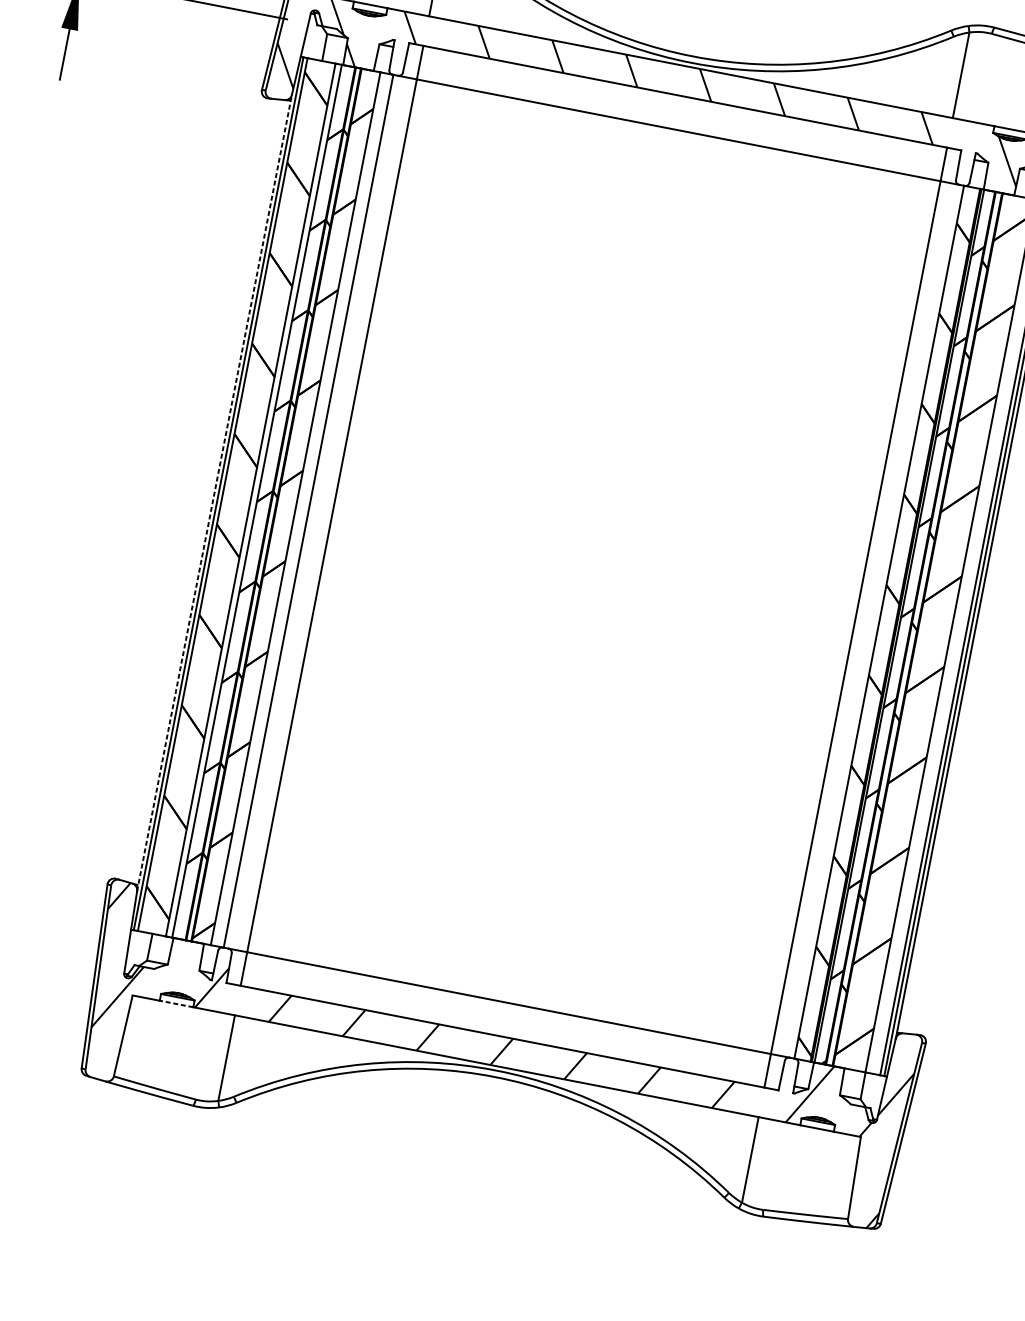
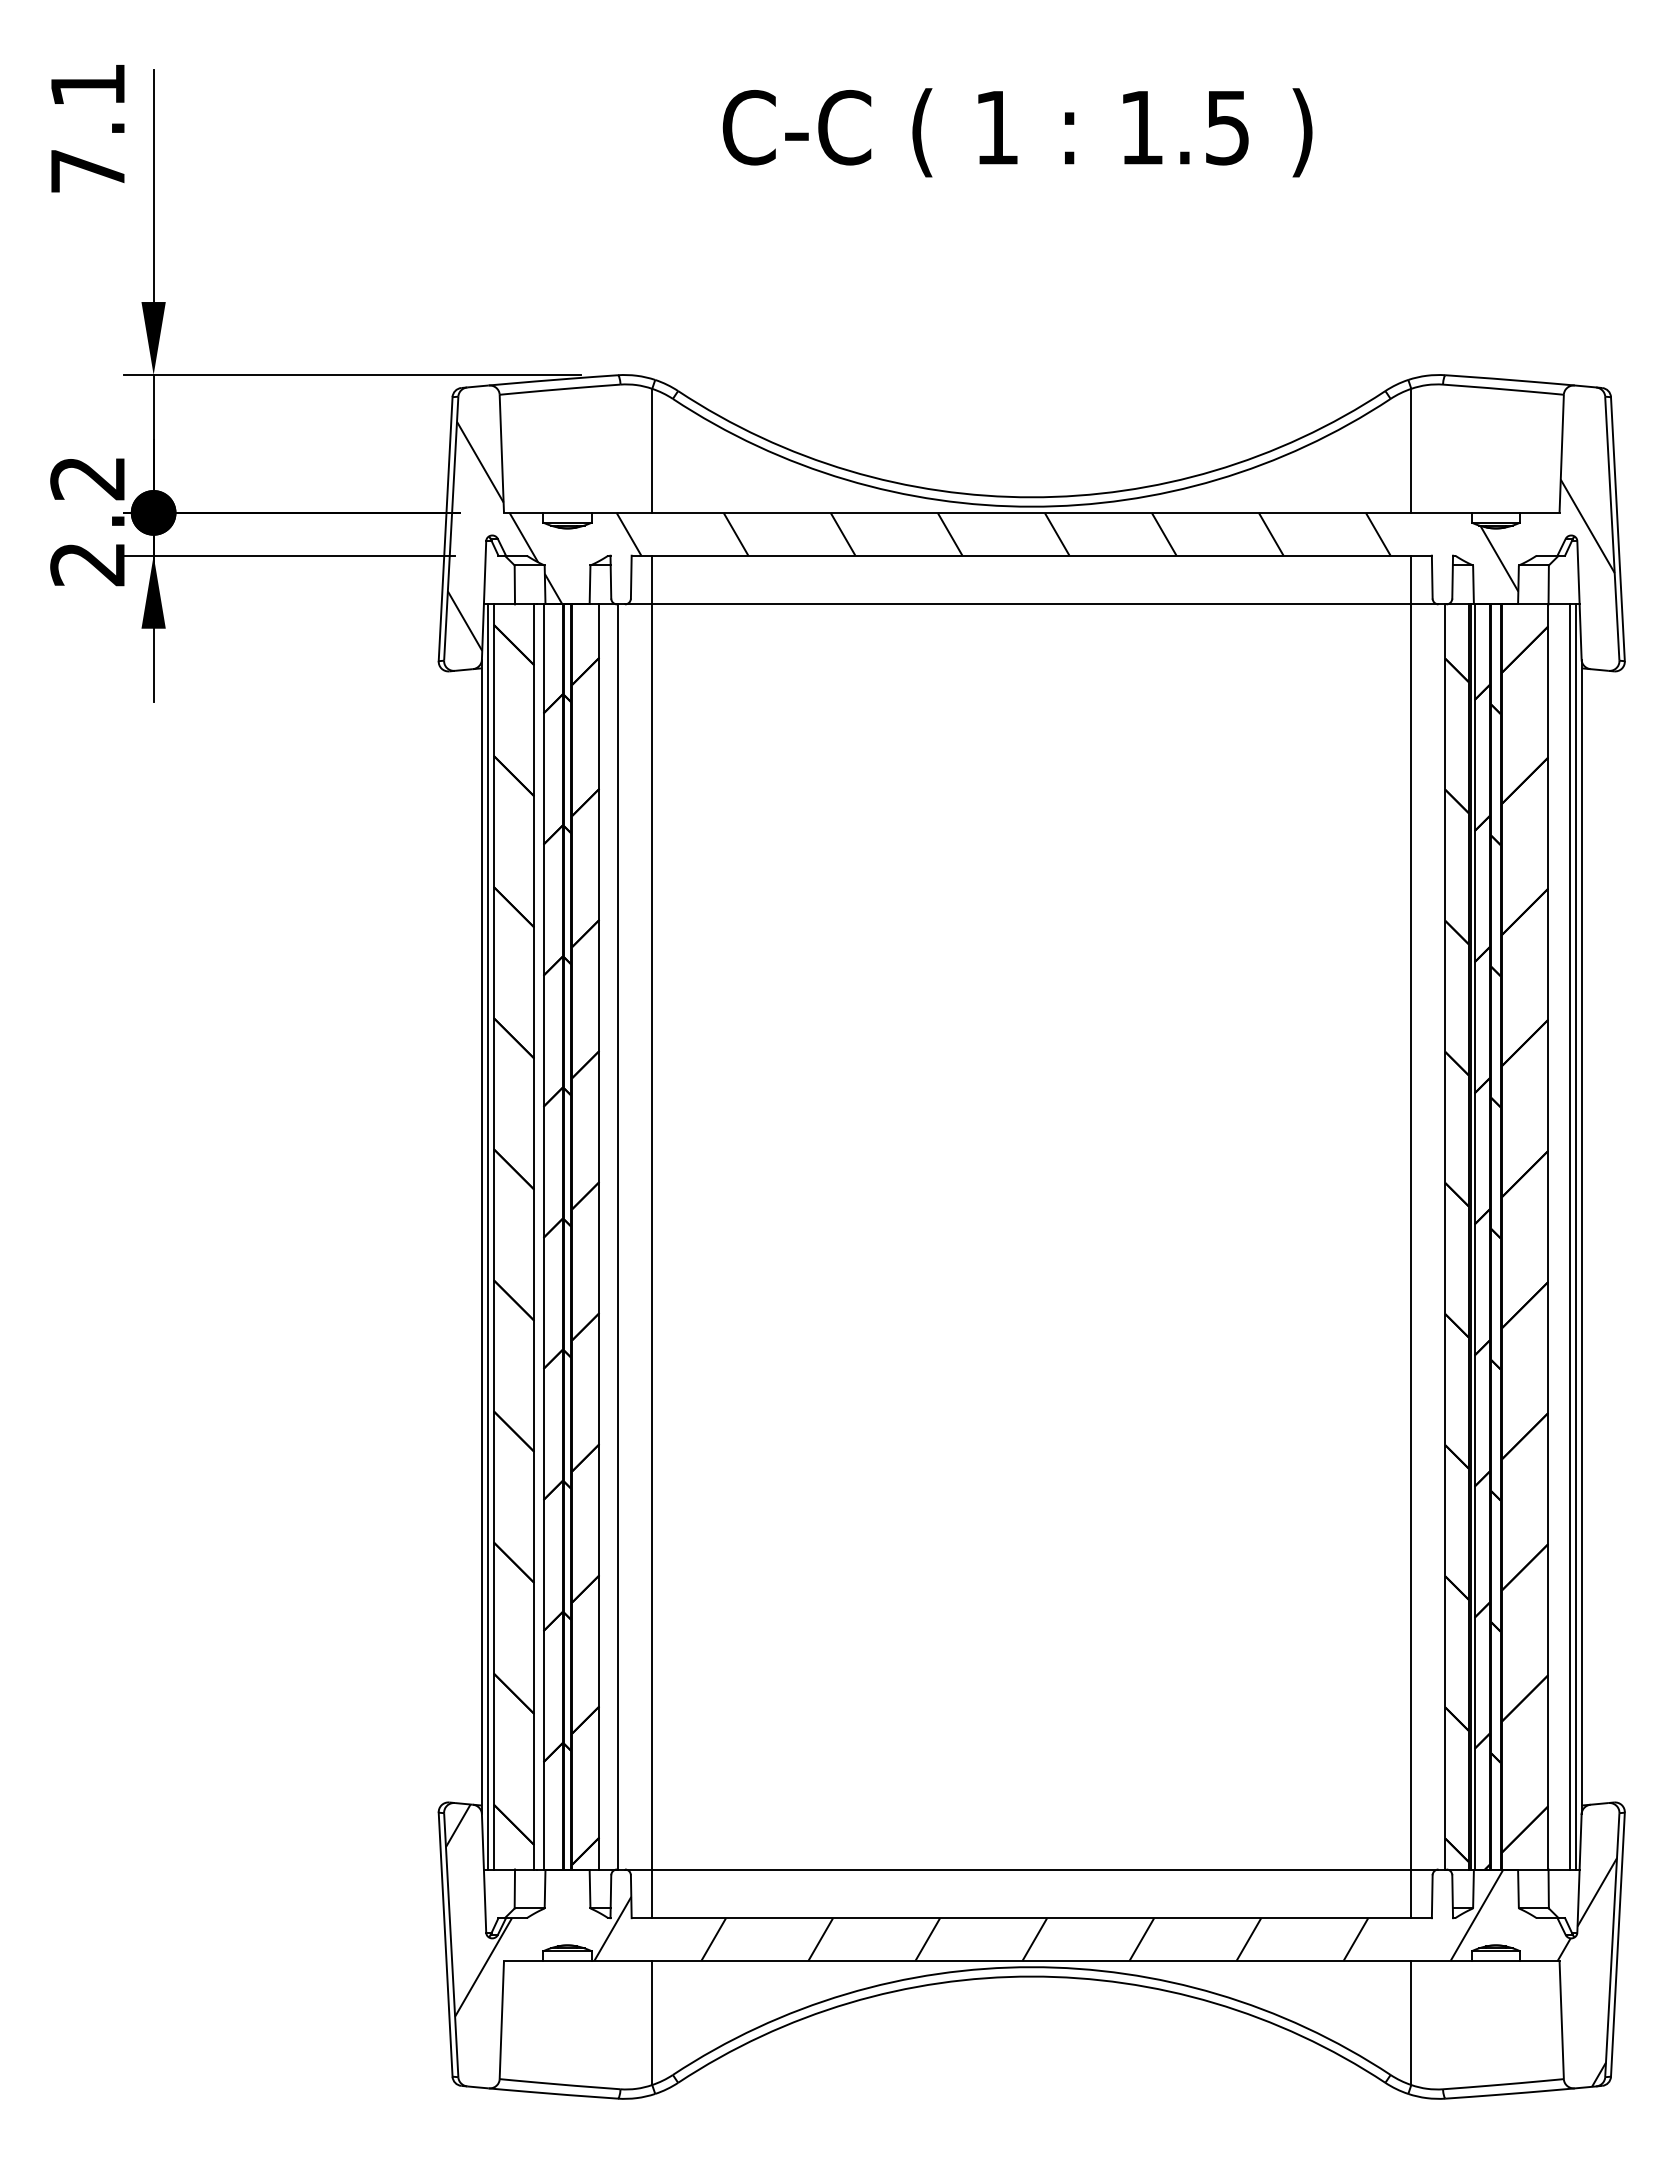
line: (214, 492) -> (481, 1236), dashed -> solid
line: (176, 1004) -> (567, 1961), dashed -> solid

